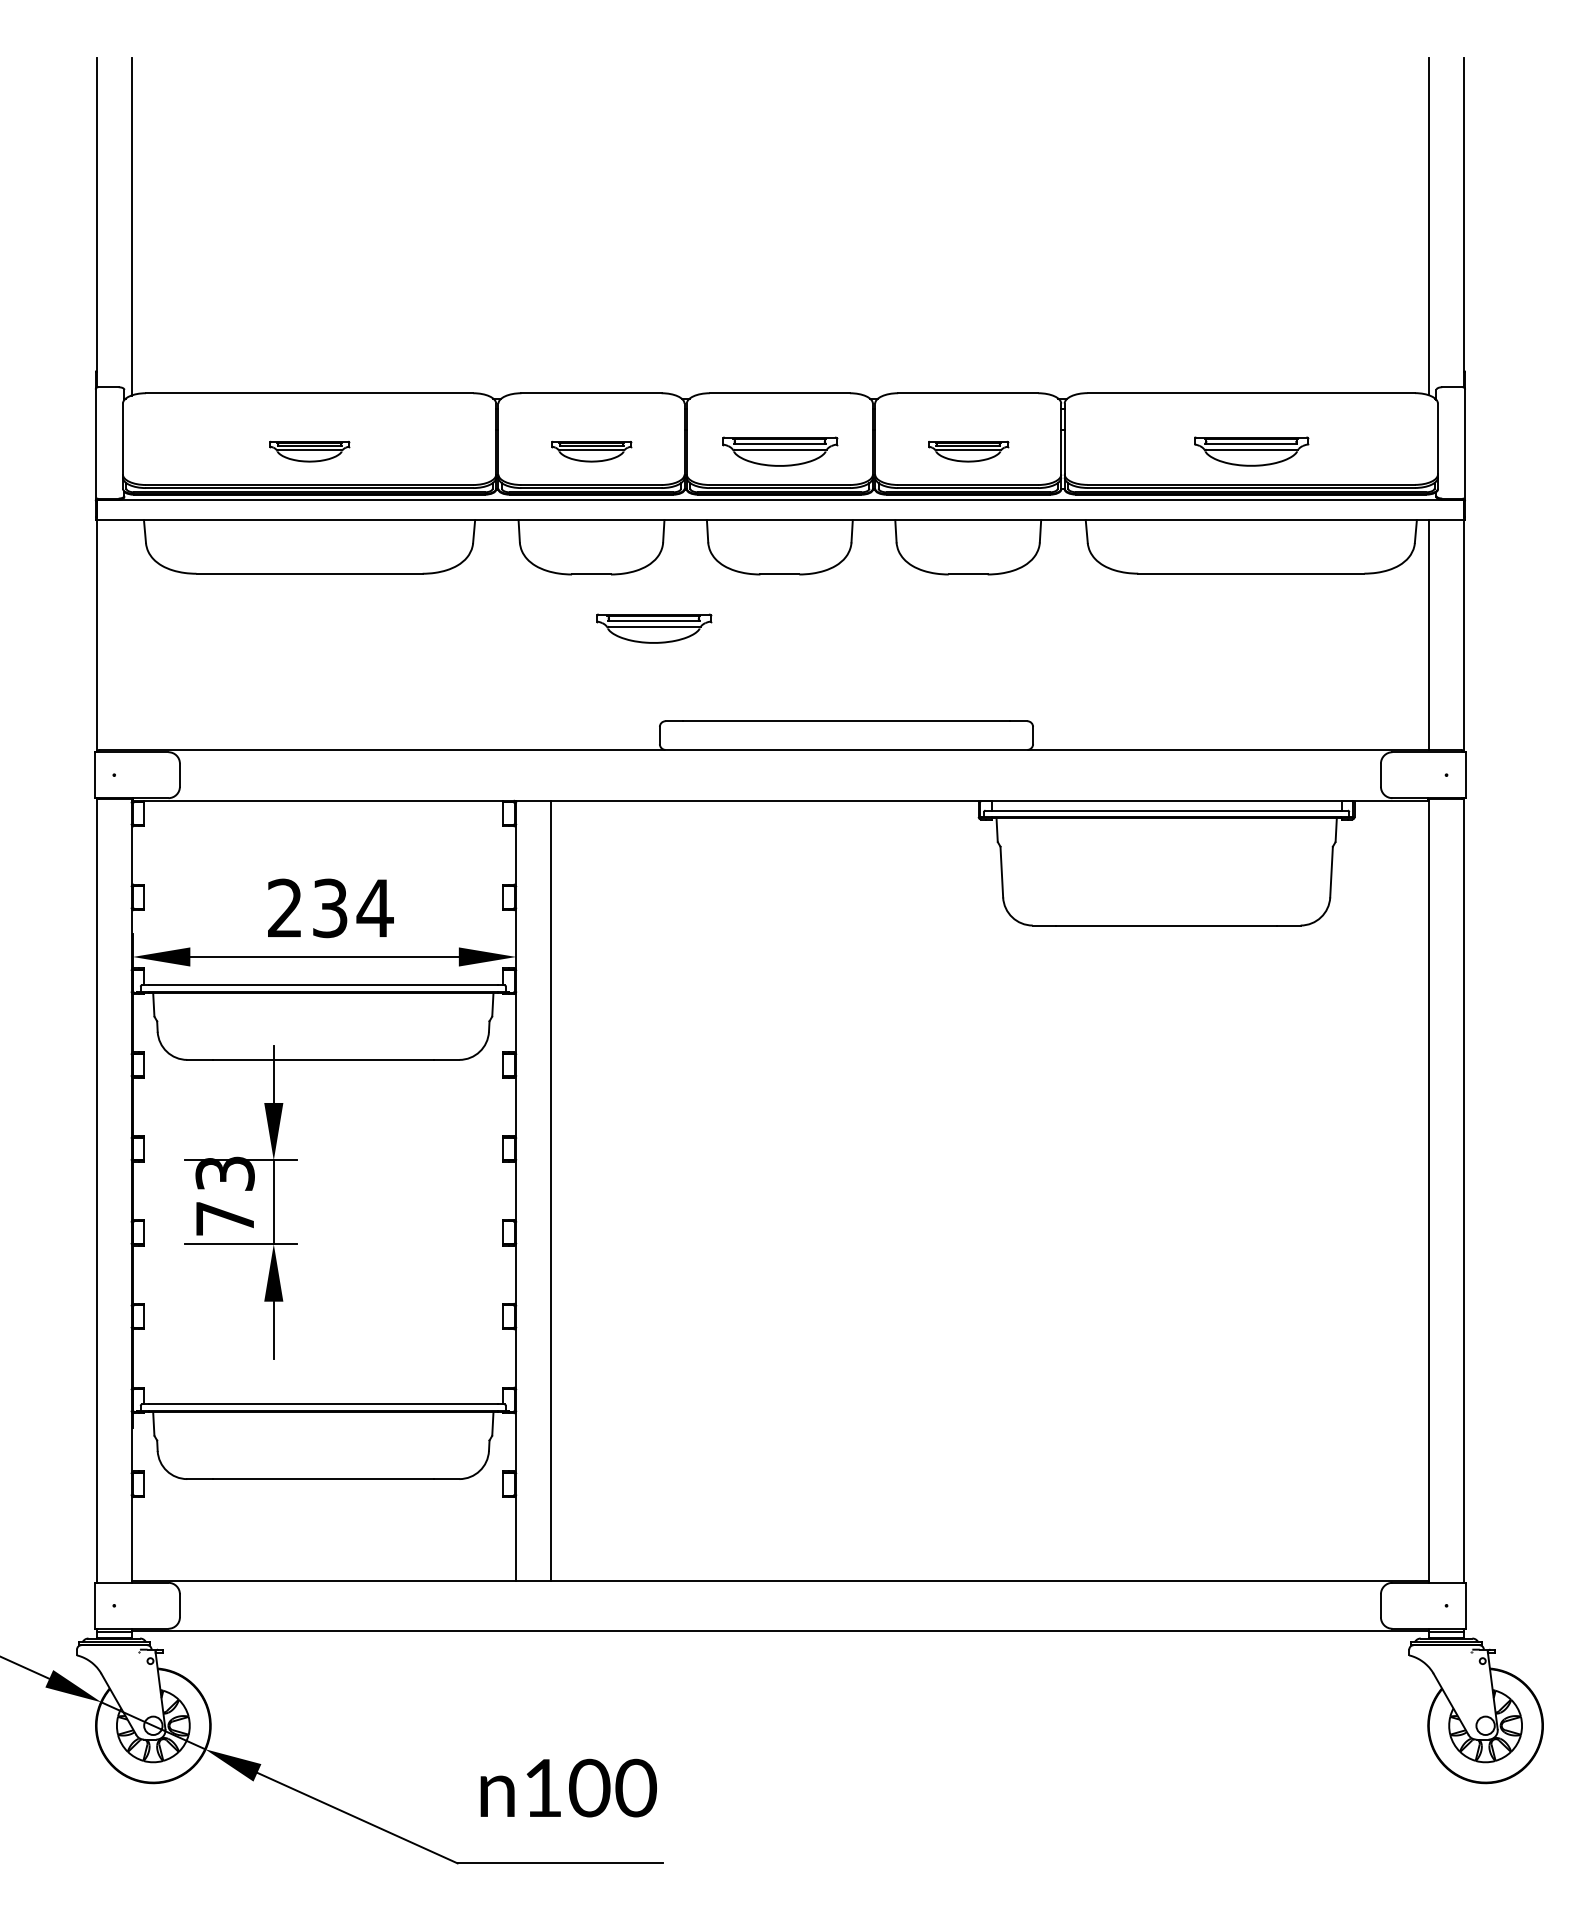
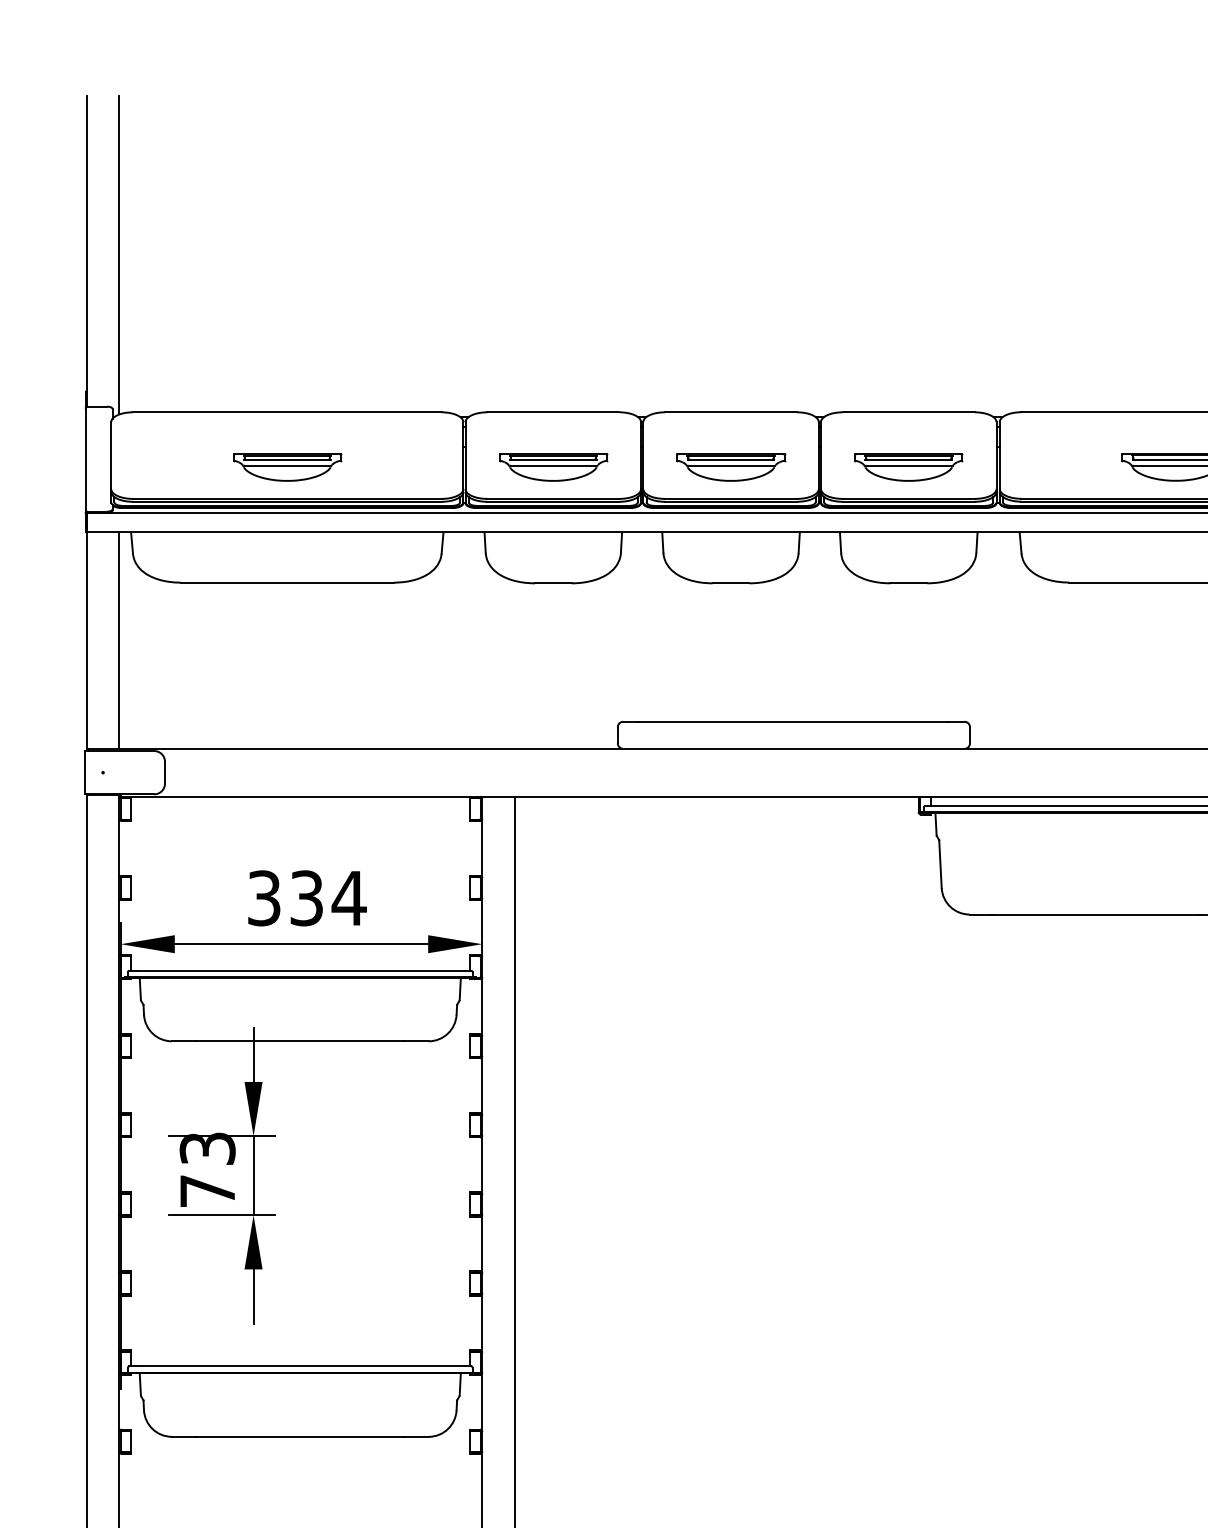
part: (309, 451) -> (287, 467), size x1.43
part: (591, 451) -> (553, 467), size x1.43
part: (968, 451) -> (909, 467), size x1.43
part: (654, 628) -> (612, 634), removed
line: (131, 634) -> (119, 639), added
text: (285, 908) -> (264, 898), 234 -> 334

